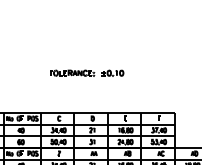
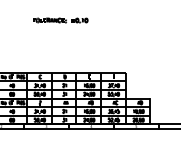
part: (86, 73) -> (60, 20), moved

